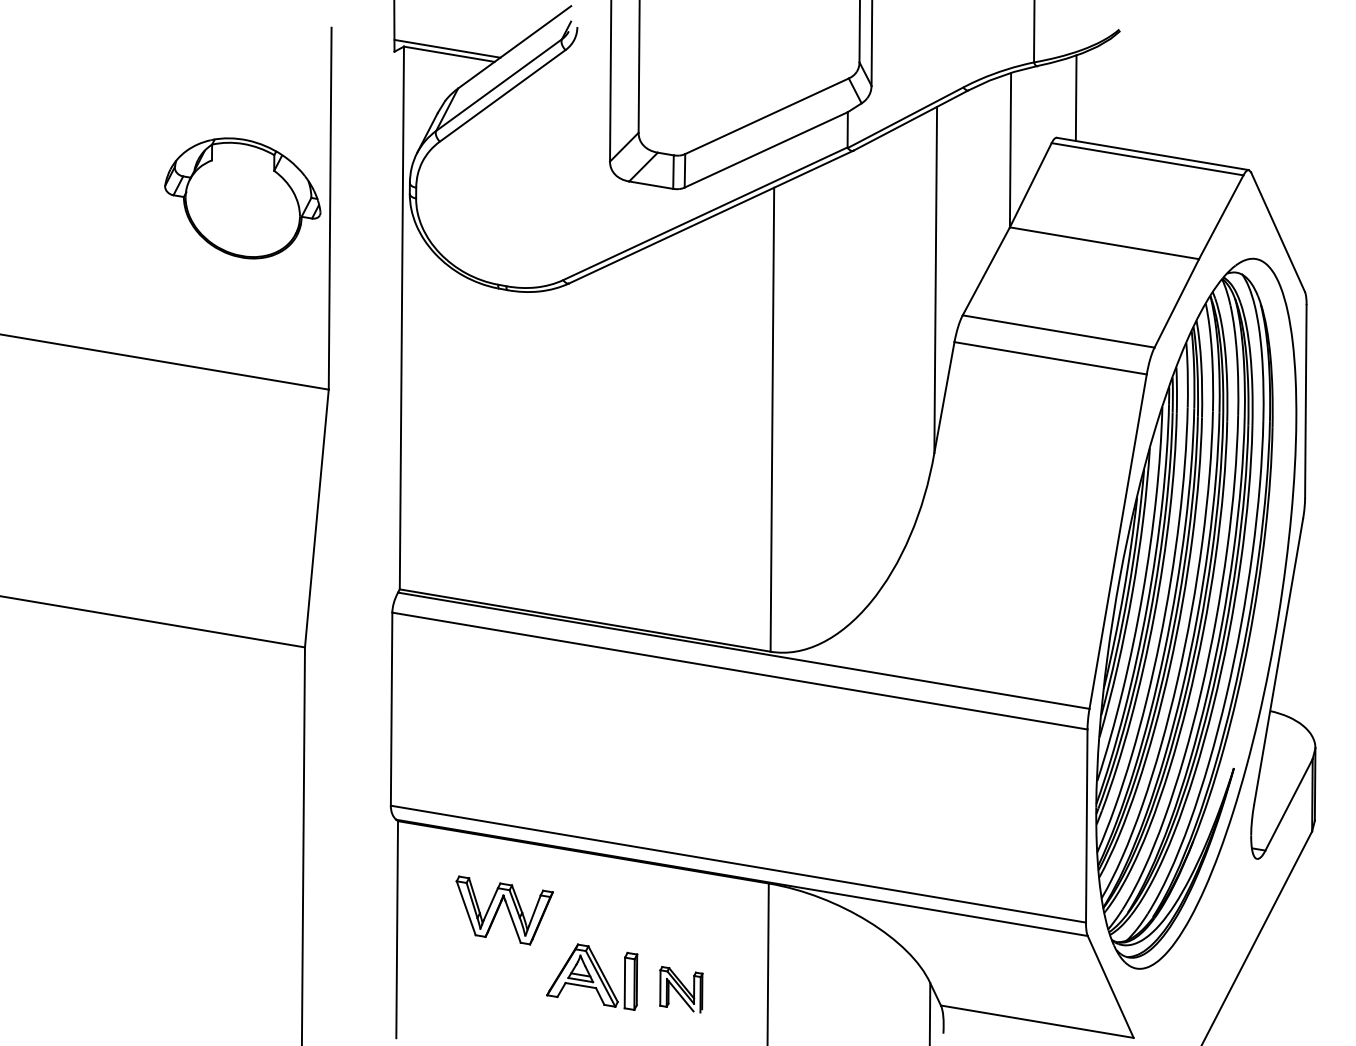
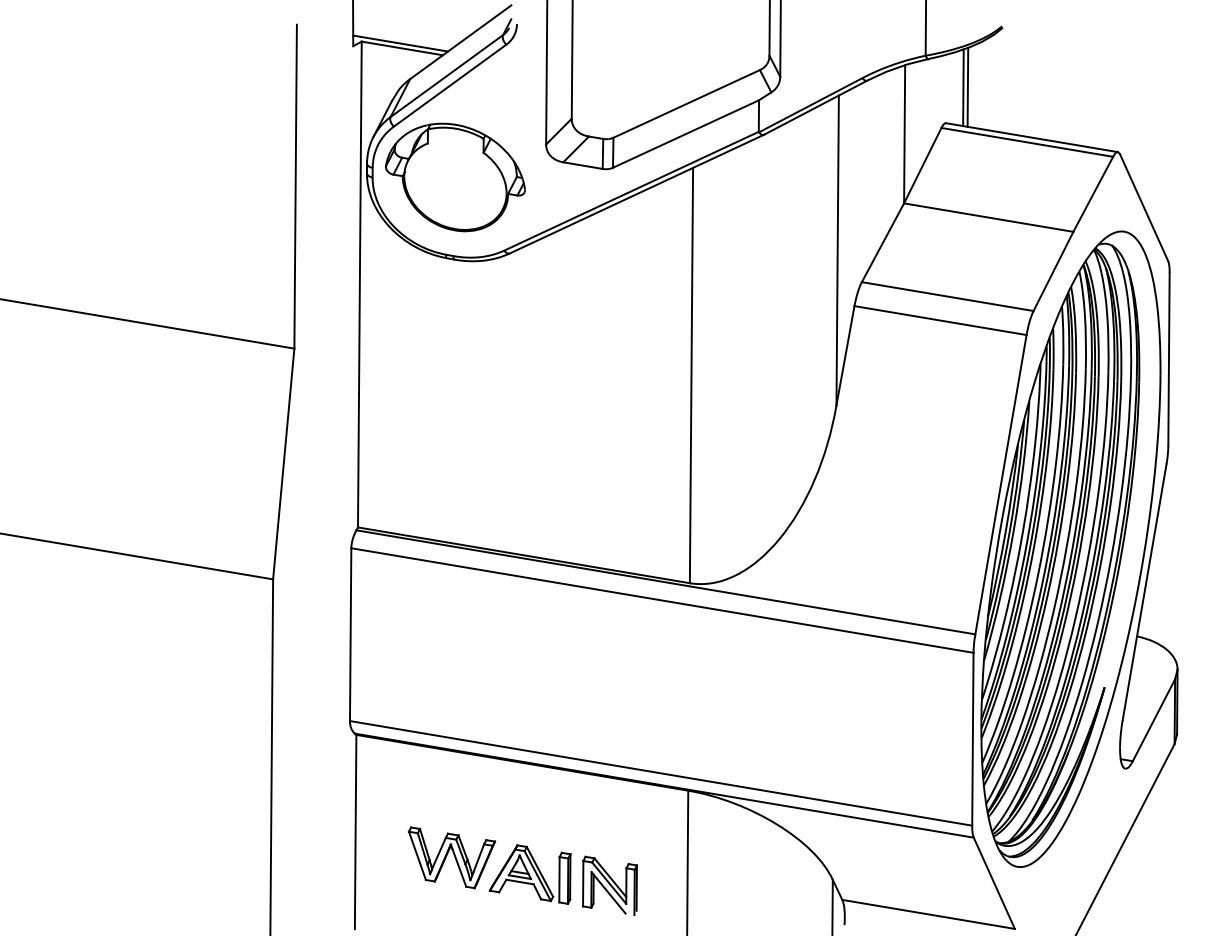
line: (1080, 96) -> (967, 86), added
part: (242, 198) -> (455, 177), moved
part: (504, 910) -> (451, 857), moved
part: (680, 989) -> (609, 885), size x1.43

